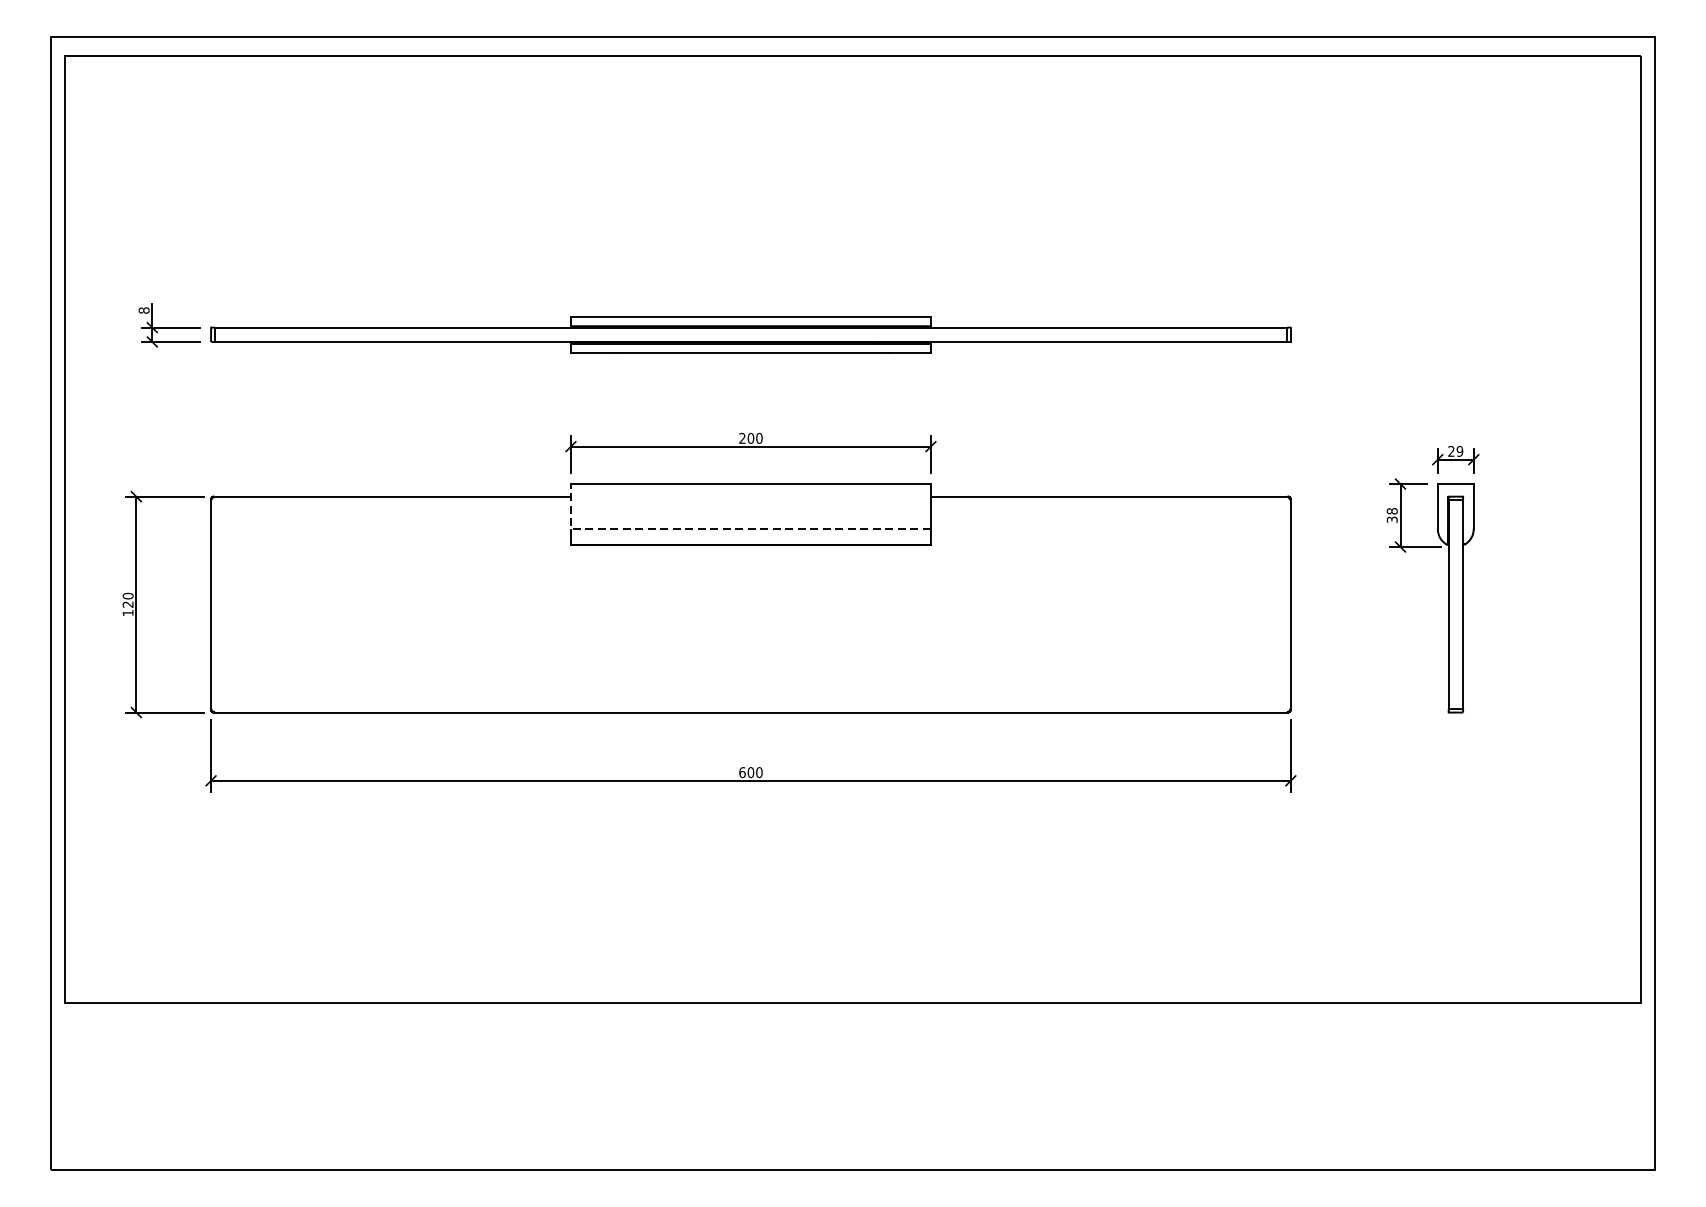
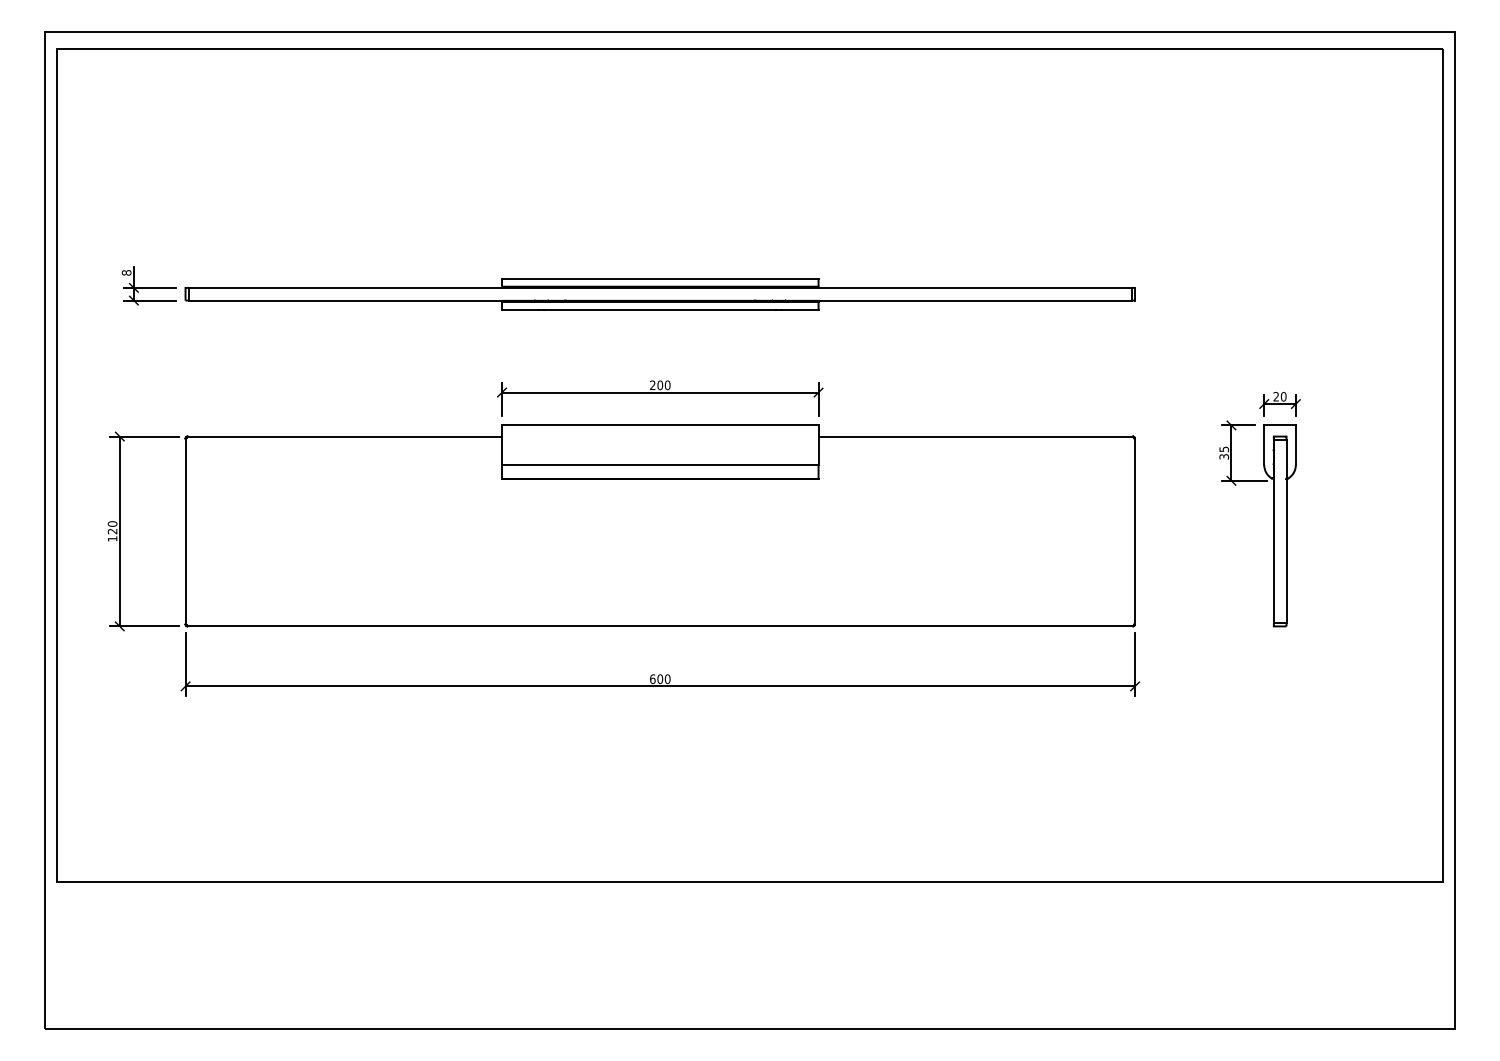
text: (1459, 451) -> (1283, 396), 29 -> 20
text: (1392, 511) -> (1224, 449), 38 -> 35
line: (727, 529) -> (639, 465), dashed -> solid

